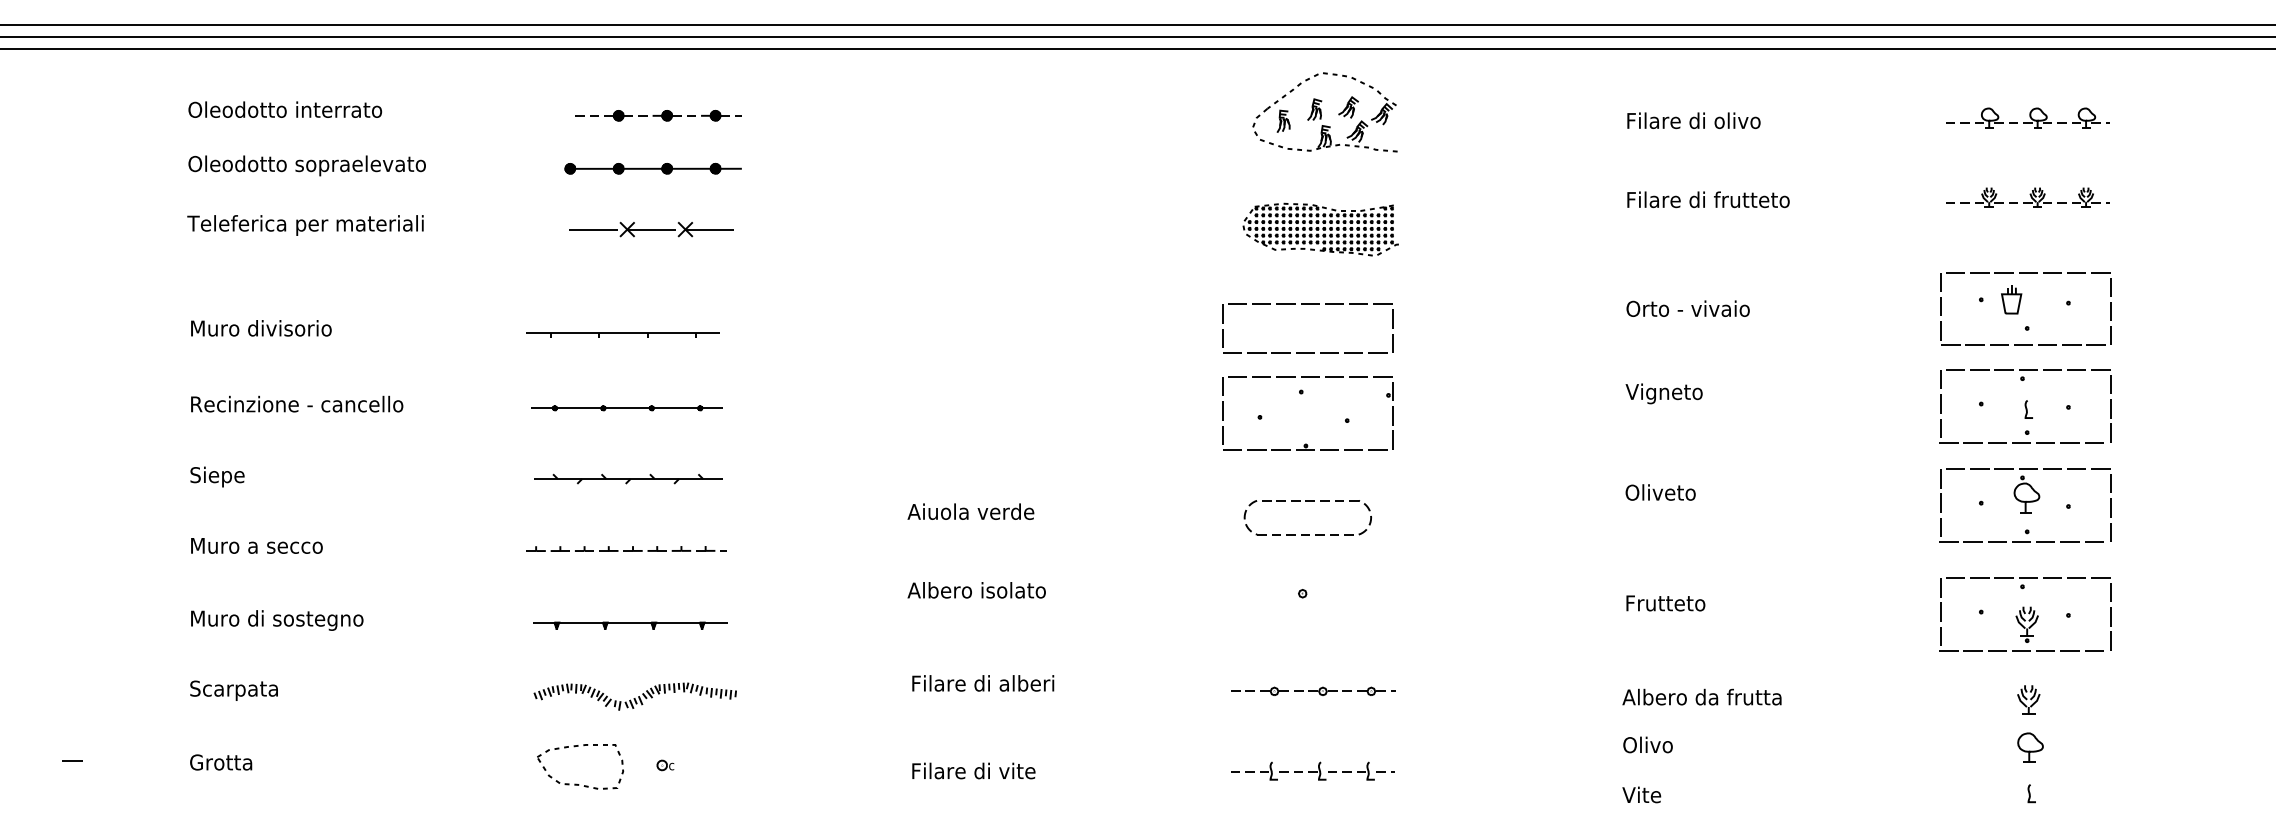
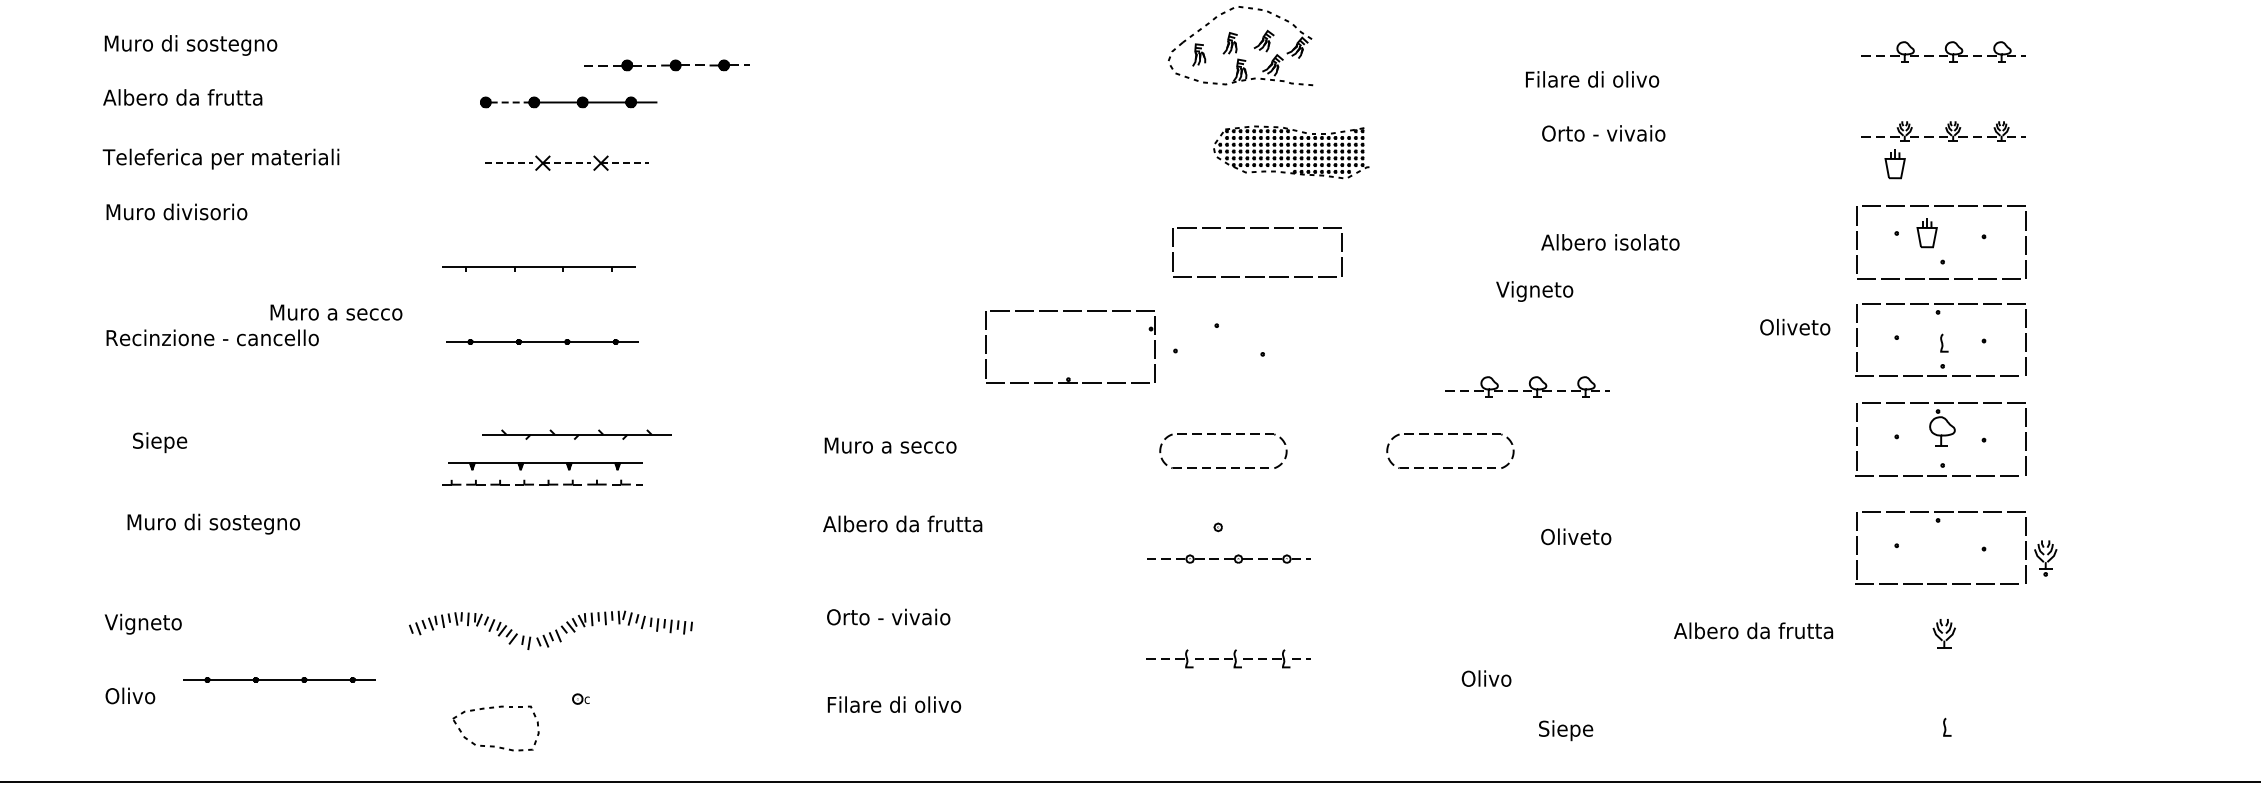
text: (285, 111) -> (201, 45), Oleodotto interrato -> Muro di sostegno
part: (658, 115) -> (667, 65), moved
text: (1693, 120) -> (1592, 79), moved
text: (306, 165) -> (222, 99), Oleodotto sopraelevato -> Albero da frutta
line: (595, 168) -> (511, 102), solid -> dashed
text: (1707, 199) -> (1623, 133), Filare di frutteto -> Orto - vivaio
line: (593, 229) -> (509, 163), solid -> dashed
line: (652, 229) -> (568, 163), solid -> dashed
line: (710, 229) -> (626, 163), solid -> dashed
part: (1320, 229) -> (1291, 152), moved
part: (1979, 230) -> (1895, 164), added
part: (1307, 304) -> (1257, 228), moved
text: (1694, 308) -> (1610, 242), Orto - vivaio -> Albero isolato
text: (261, 328) -> (177, 212), moved
text: (1663, 393) -> (1534, 291), moved
part: (1306, 443) -> (1069, 377), moved
part: (1611, 452) -> (1527, 386), added
text: (217, 476) -> (160, 442), moved
part: (628, 478) -> (577, 434), moved
text: (1660, 492) -> (1795, 327), moved
part: (1534, 501) -> (1450, 435), added
text: (973, 511) -> (889, 445), Aiuola verde -> Muro a secco
text: (256, 545) -> (336, 312), moved
text: (1023, 590) -> (939, 524), Albero isolato -> Albero da frutta
text: (1665, 602) -> (1581, 536), Frutteto -> Oliveto
text: (277, 620) -> (214, 524), moved
part: (2026, 624) -> (2045, 558), moved
part: (630, 625) -> (546, 466), moved
text: (982, 683) -> (898, 617), Filare di alberi -> Orto - vivaio
text: (233, 690) -> (149, 624), Scarpata -> Vigneto
part: (1313, 690) -> (1229, 558), moved
part: (634, 696) -> (550, 630), size x1.4
text: (1701, 696) -> (1753, 630), moved
text: (1647, 744) -> (1486, 678), moved
part: (363, 746) -> (279, 680), added
part: (2030, 747) -> (1946, 681), removed
text: (223, 762) -> (139, 696), Grotta -> Olivo
text: (1022, 770) -> (938, 704), Filare di vite -> Filare di olivo
part: (1312, 770) -> (1228, 658), moved
part: (576, 783) -> (492, 745), moved
text: (1649, 796) -> (1565, 730), Vite -> Siepe

